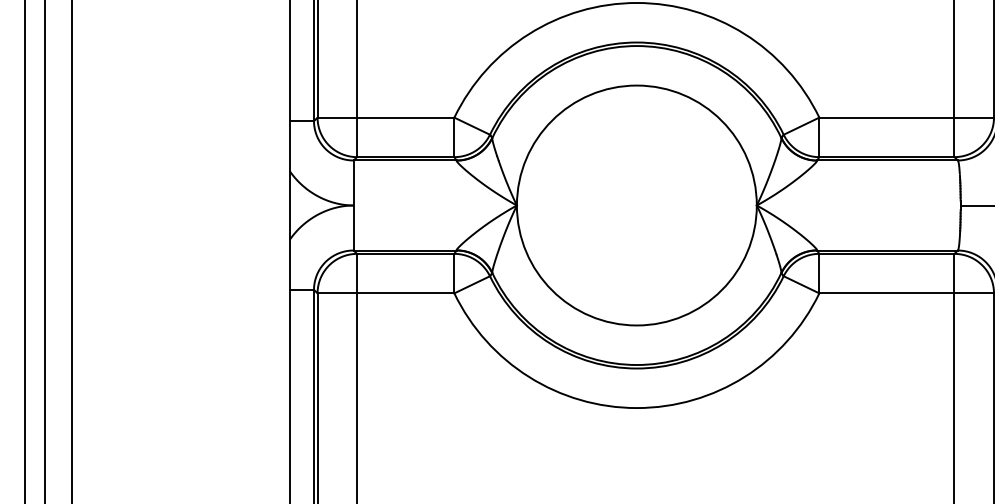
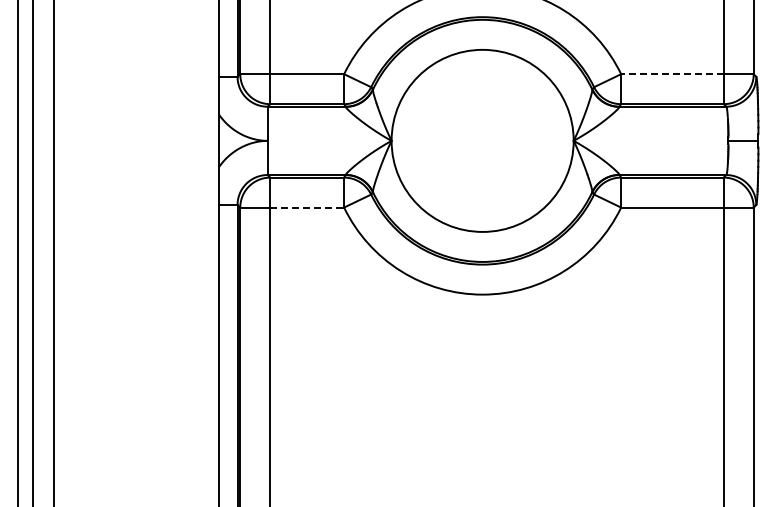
line: (885, 118) -> (671, 74), solid -> dashed
line: (406, 293) -> (307, 207), solid -> dashed

